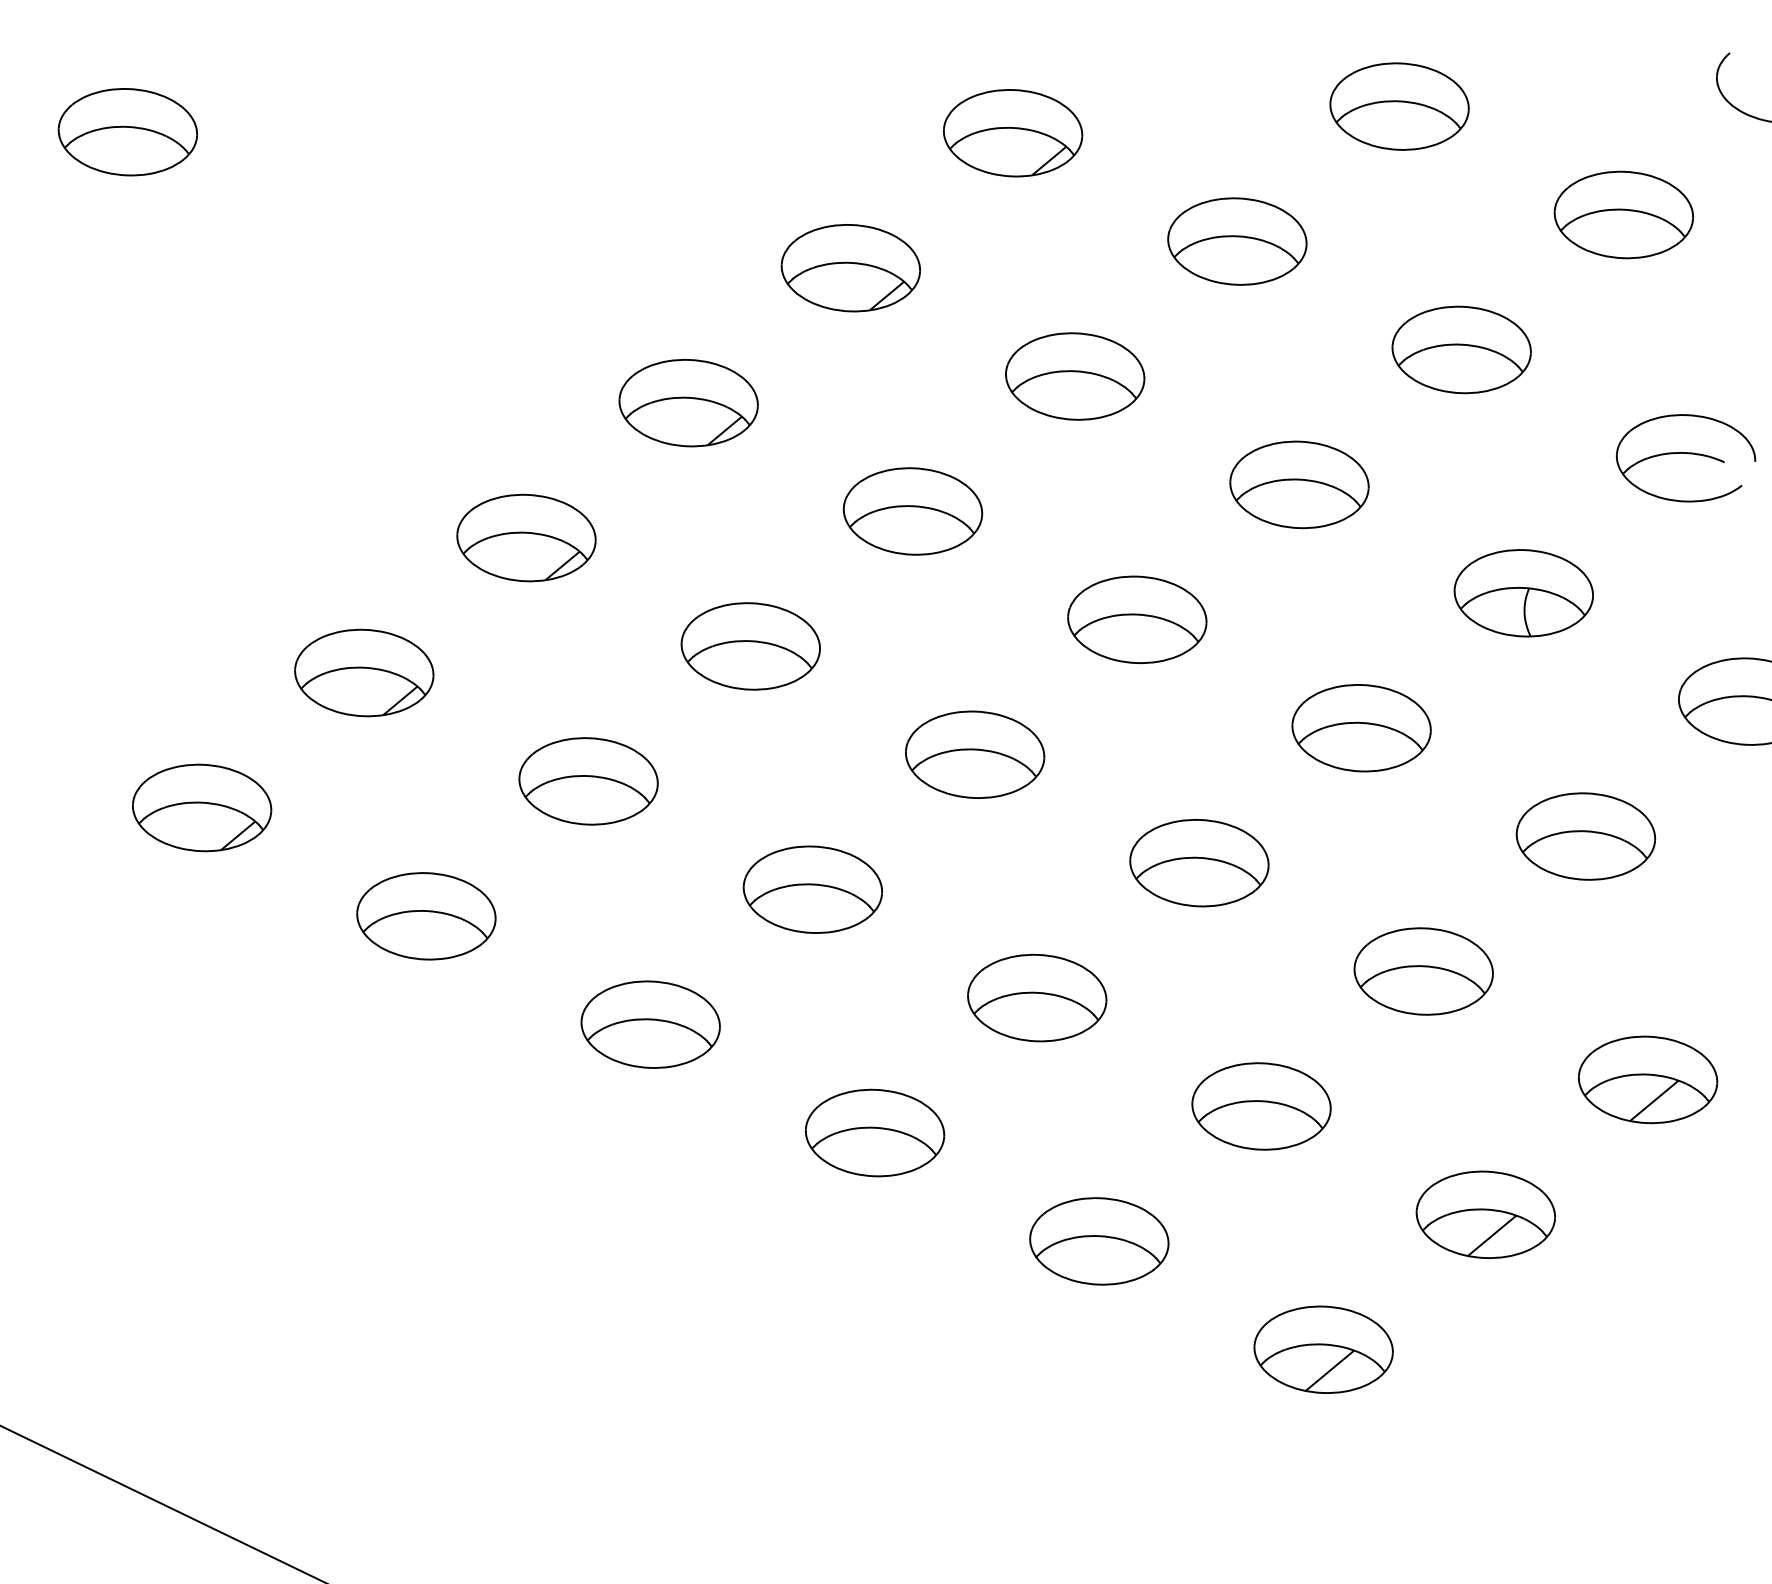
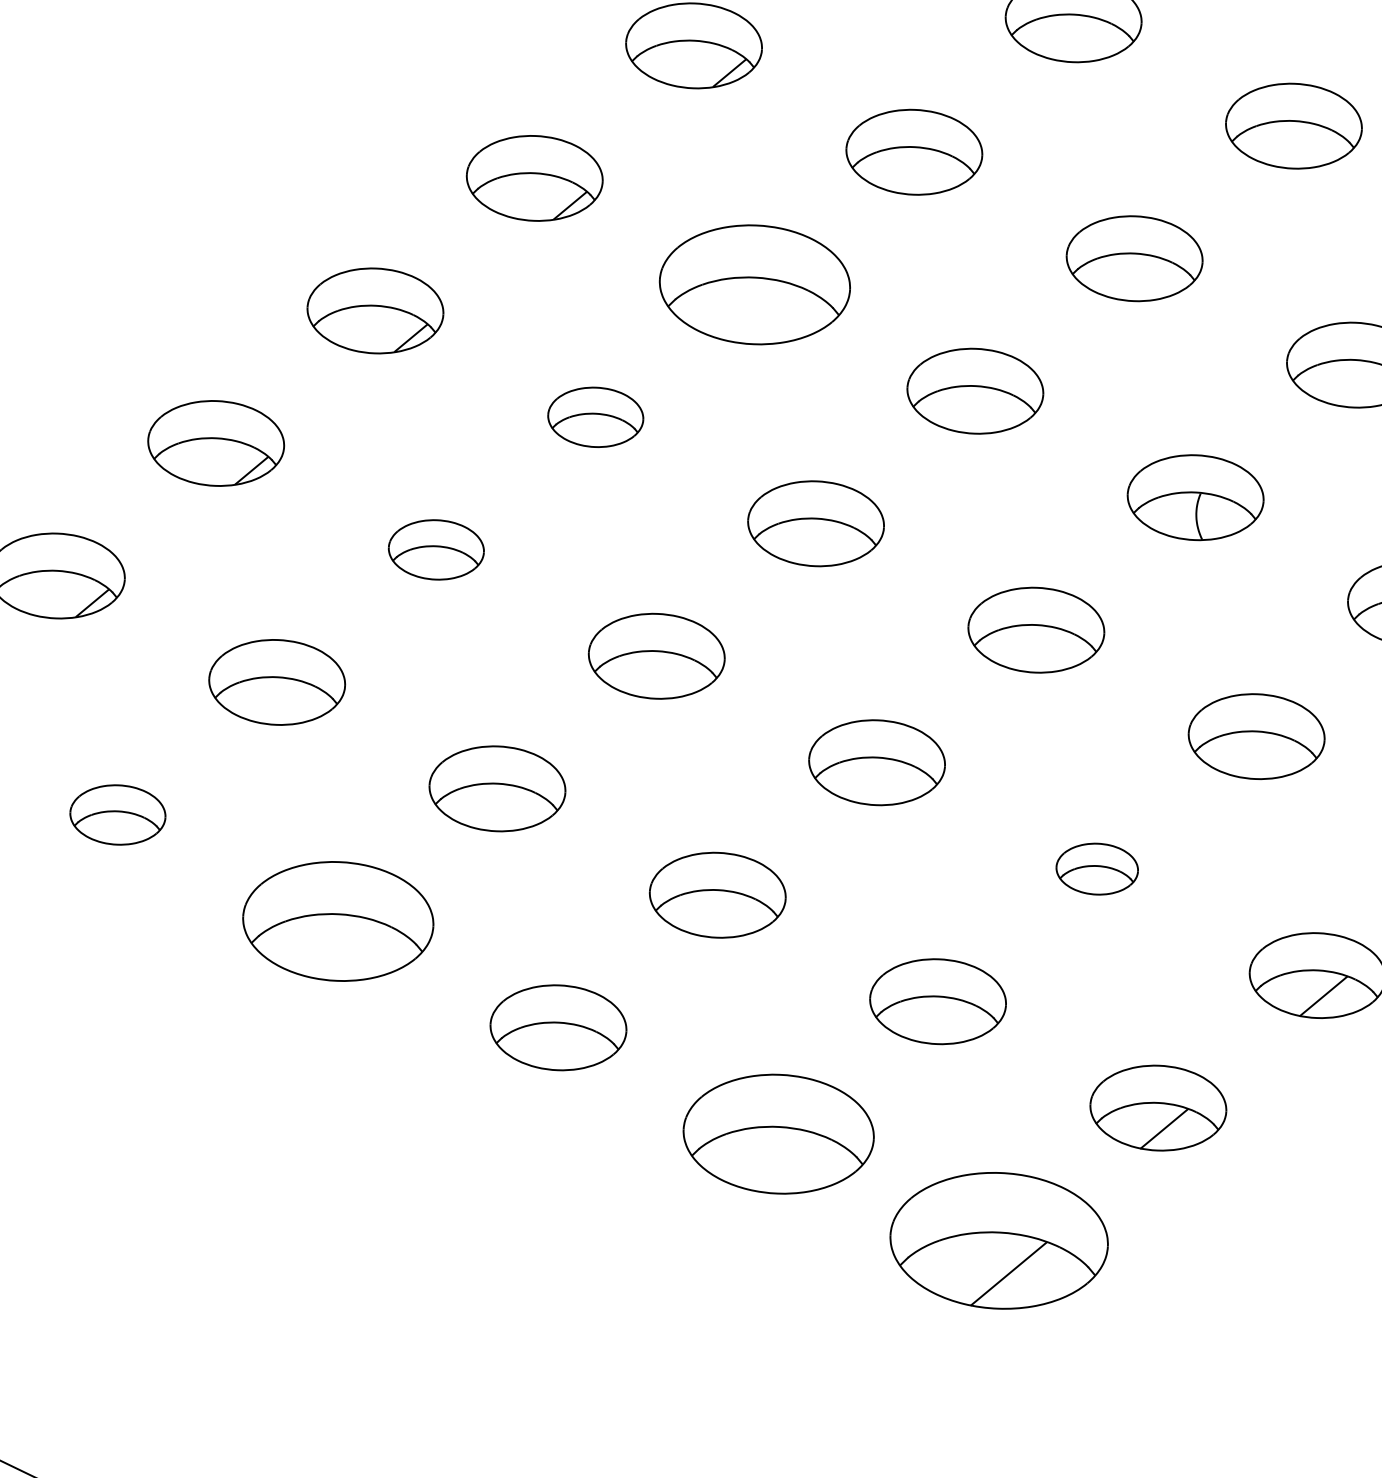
part: (1075, 376) -> (755, 284), size x1.4
part: (912, 511) -> (595, 417), size x0.7
part: (750, 646) -> (436, 549), size x0.7
part: (426, 916) -> (117, 815), size x0.7
part: (1423, 971) -> (1097, 869), size x0.6
part: (650, 1024) -> (337, 921), size x1.4
part: (1099, 1241) -> (778, 1134), size x1.4
part: (1323, 1349) -> (998, 1240), size x1.6

